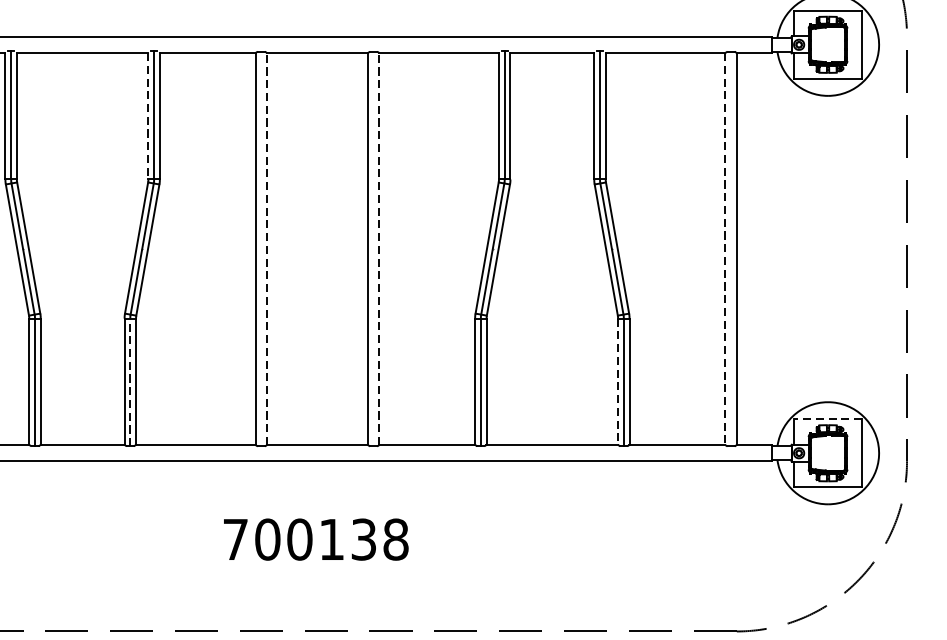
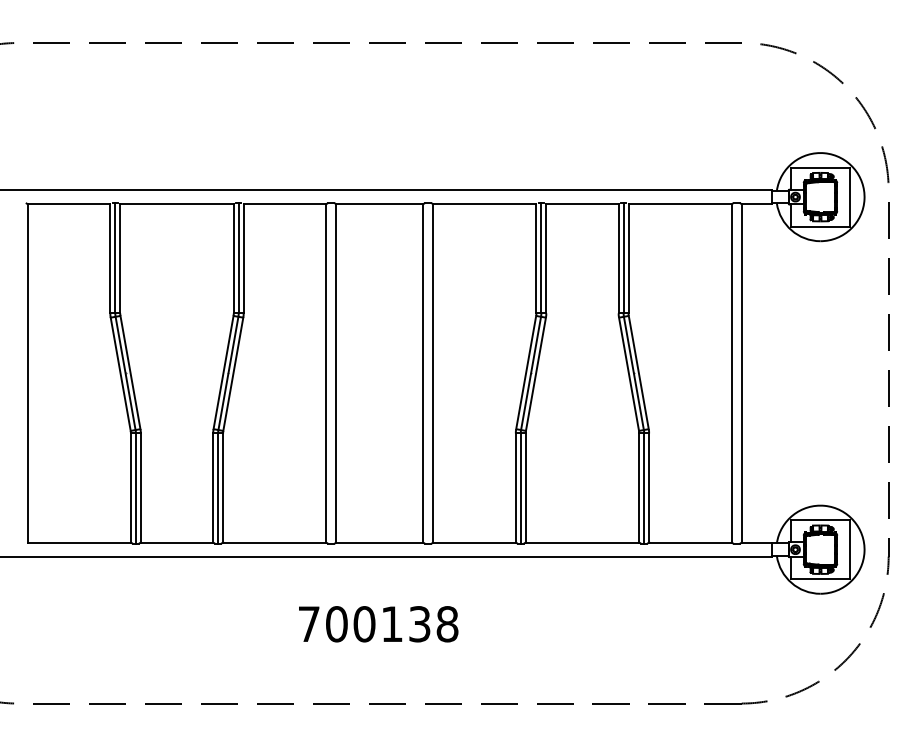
line: (148, 115) -> (233, 258), dashed -> solid
line: (267, 247) -> (336, 372), dashed -> solid
line: (379, 247) -> (433, 372), dashed -> solid
line: (724, 249) -> (731, 373), dashed -> solid
line: (130, 382) -> (218, 488), dashed -> solid
line: (618, 382) -> (639, 488), dashed -> solid
line: (826, 419) -> (819, 520), dashed -> solid

